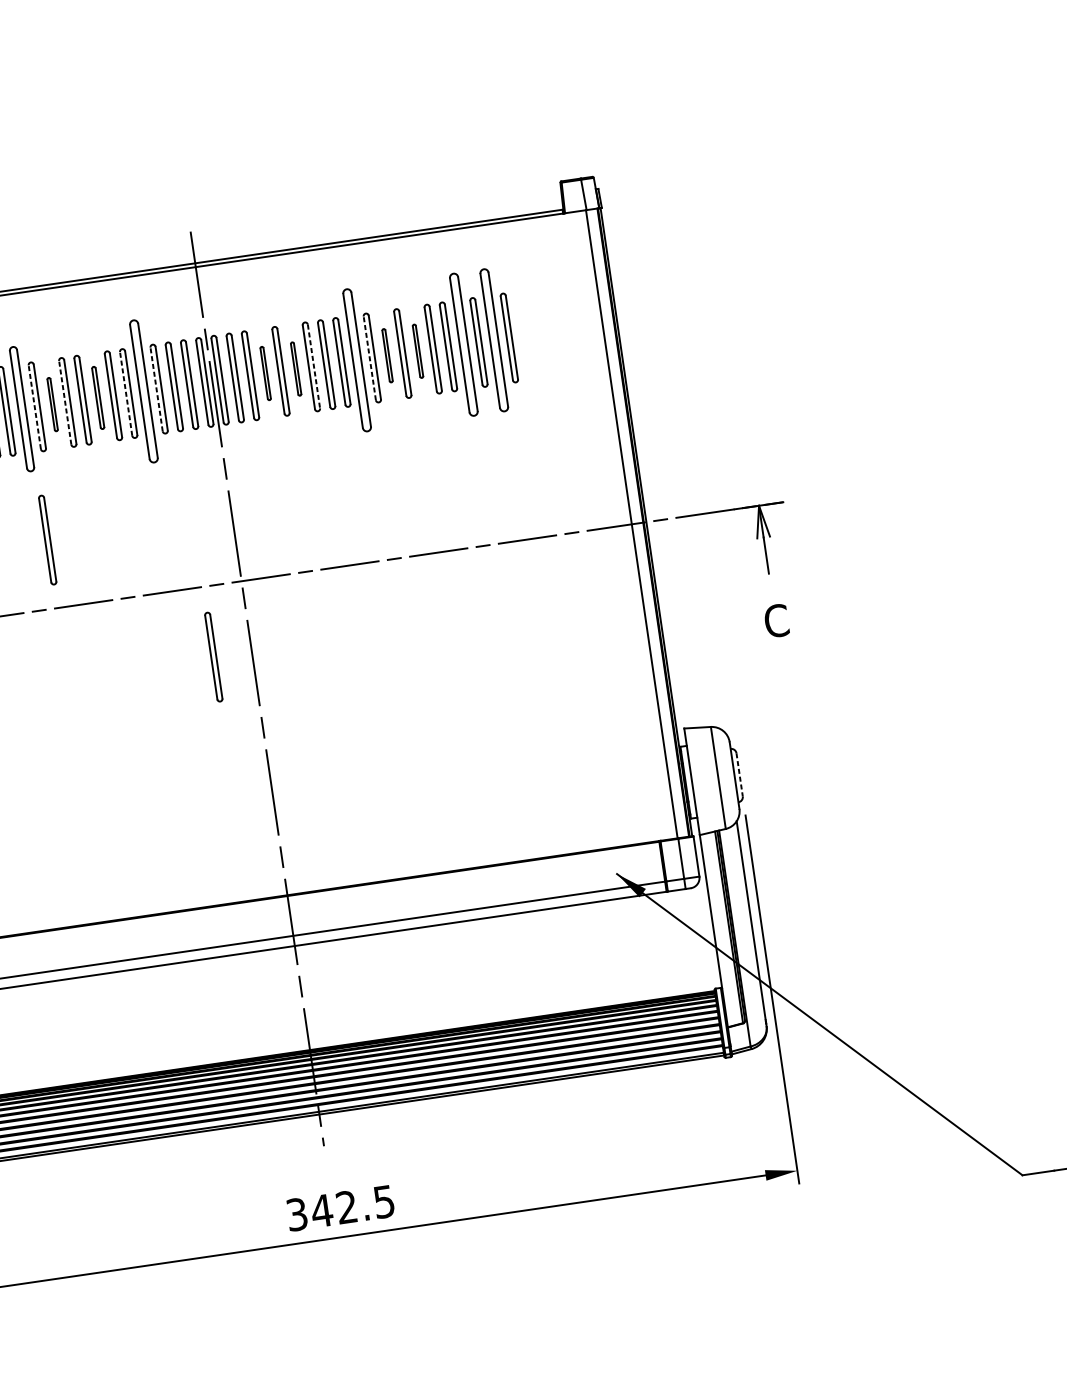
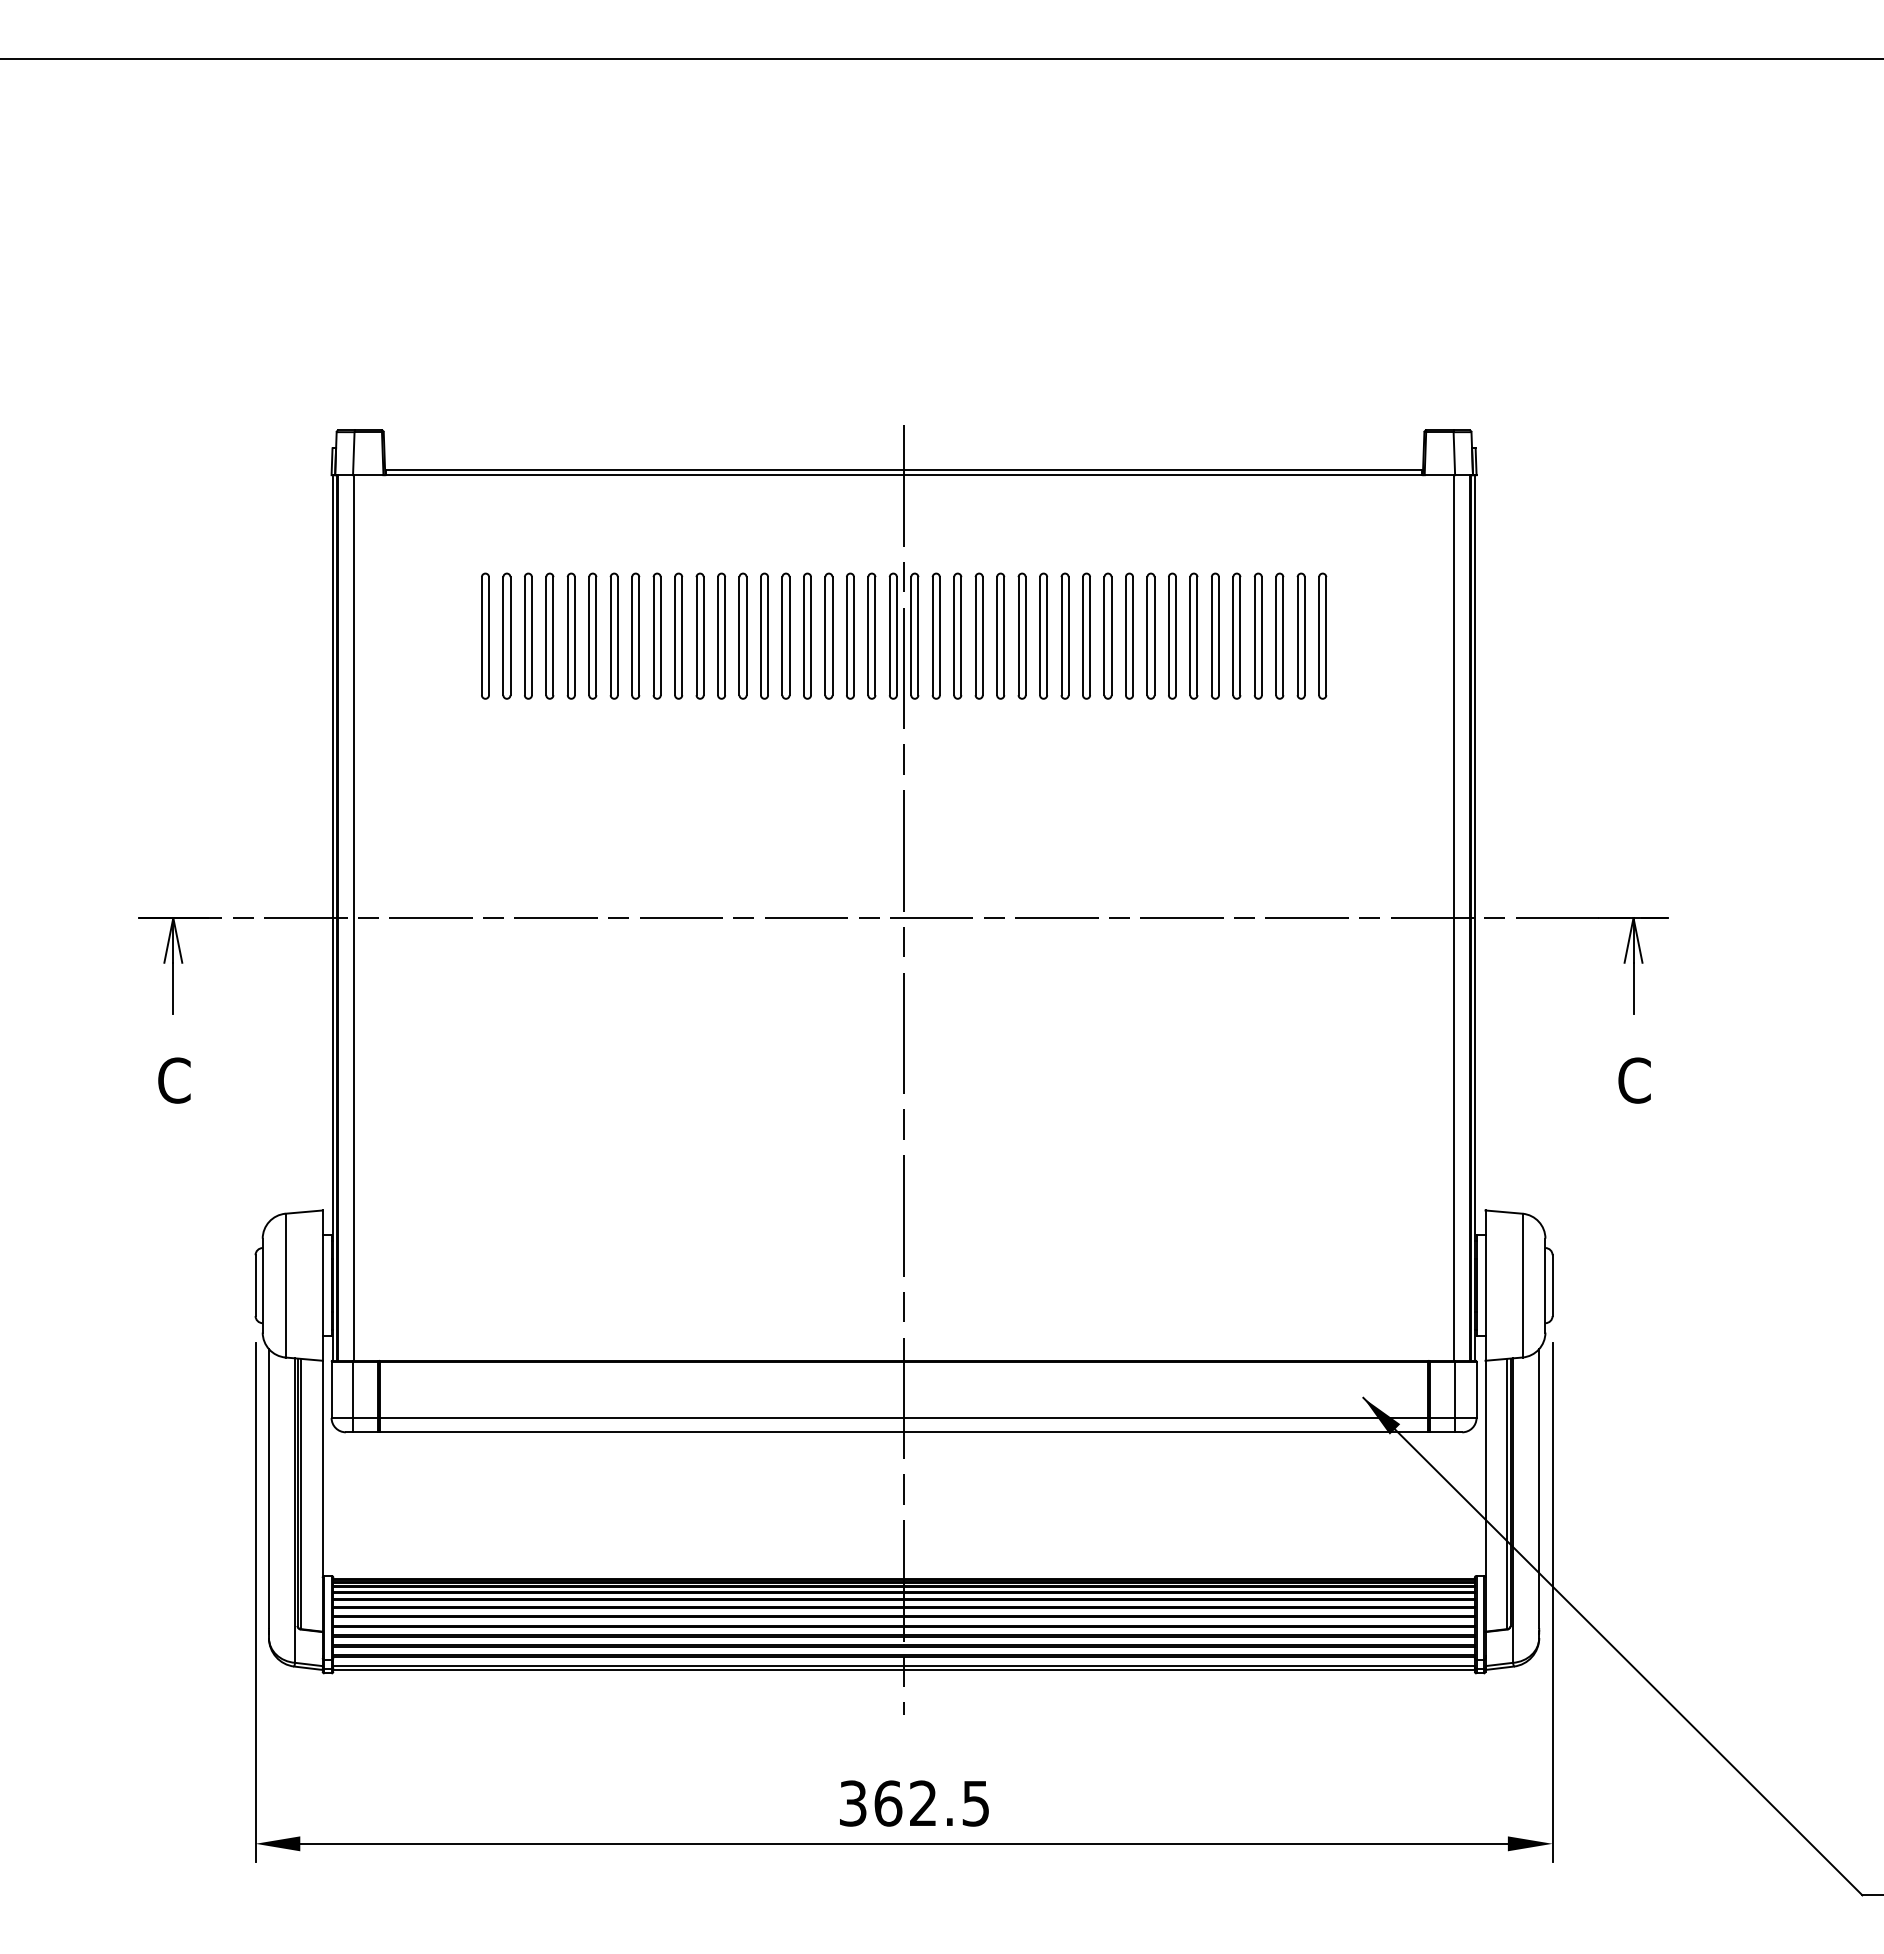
part: (493, 339) -> (1300, 635), size x0.62
part: (463, 344) -> (1257, 635), size x0.62
part: (417, 350) -> (1193, 635), size x1.67
part: (387, 355) -> (1150, 635), size x1.67
line: (369, 357) -> (1125, 635), dashed -> solid
part: (356, 359) -> (1107, 635), size x0.62
line: (314, 366) -> (1047, 636), dashed -> solid
part: (295, 368) -> (1021, 635), size x1.67
part: (265, 373) -> (978, 635), size x1.67
line: (156, 388) -> (825, 635), dashed -> solid
part: (143, 390) -> (807, 635), size x0.62
line: (126, 393) -> (782, 635), dashed -> solid
part: (97, 397) -> (742, 635), size x1.43
line: (65, 402) -> (696, 635), dashed -> solid
part: (52, 404) -> (678, 635), size x1.67
line: (34, 406) -> (653, 635), dashed -> solid
part: (21, 408) -> (635, 635), size x0.71
part: (47, 539) -> (644, 821), removed
part: (213, 656) -> (850, 1016), removed
line: (739, 775) -> (1552, 1286), dashed -> solid
text: (321, 1211) -> (887, 1803), 342.5 -> 362.5

